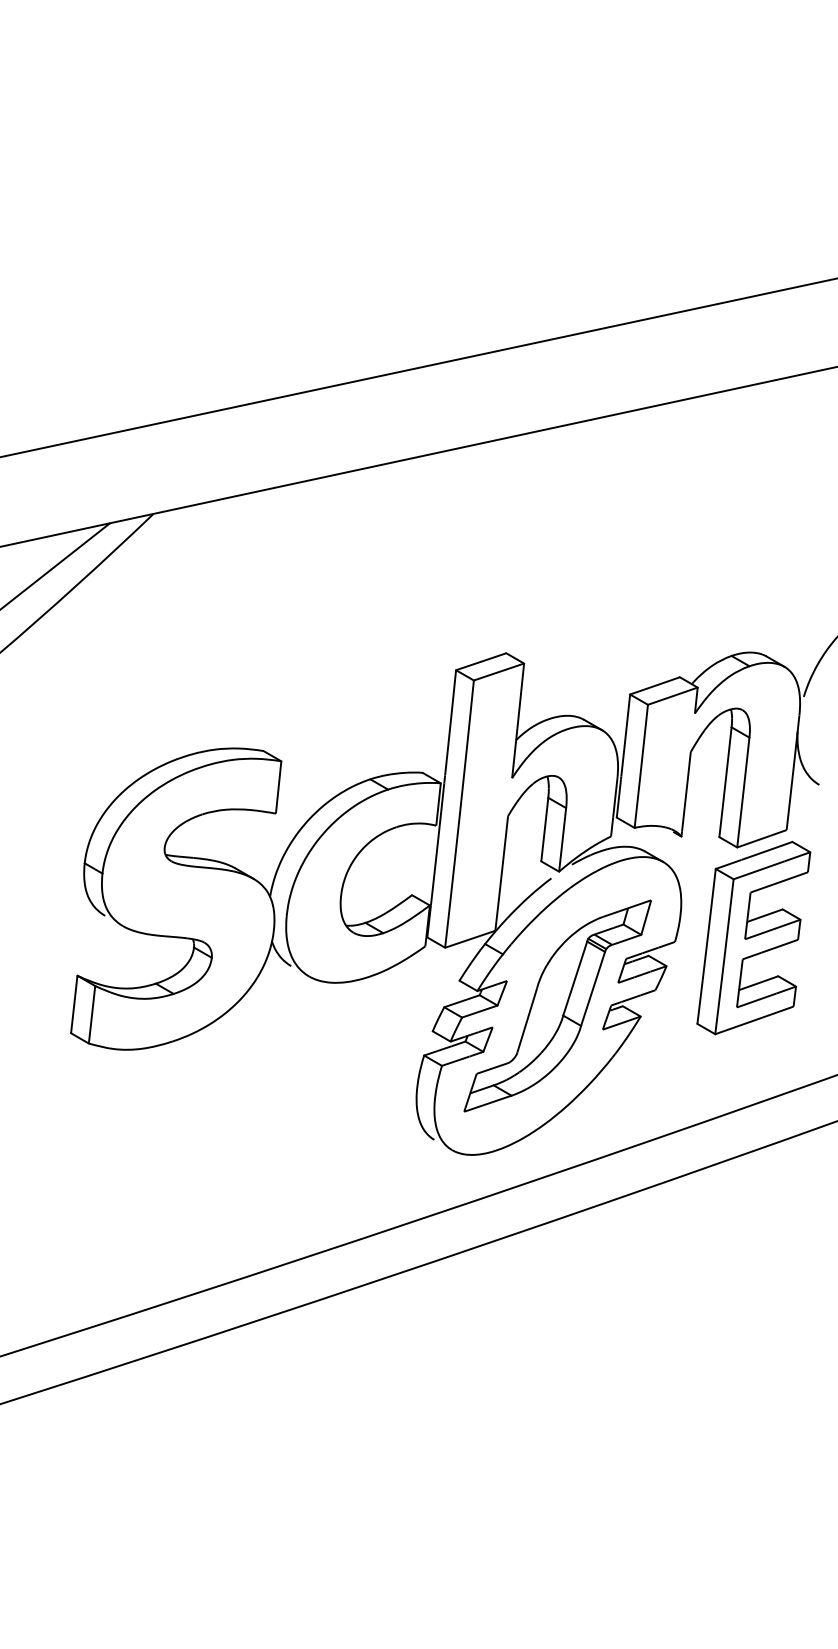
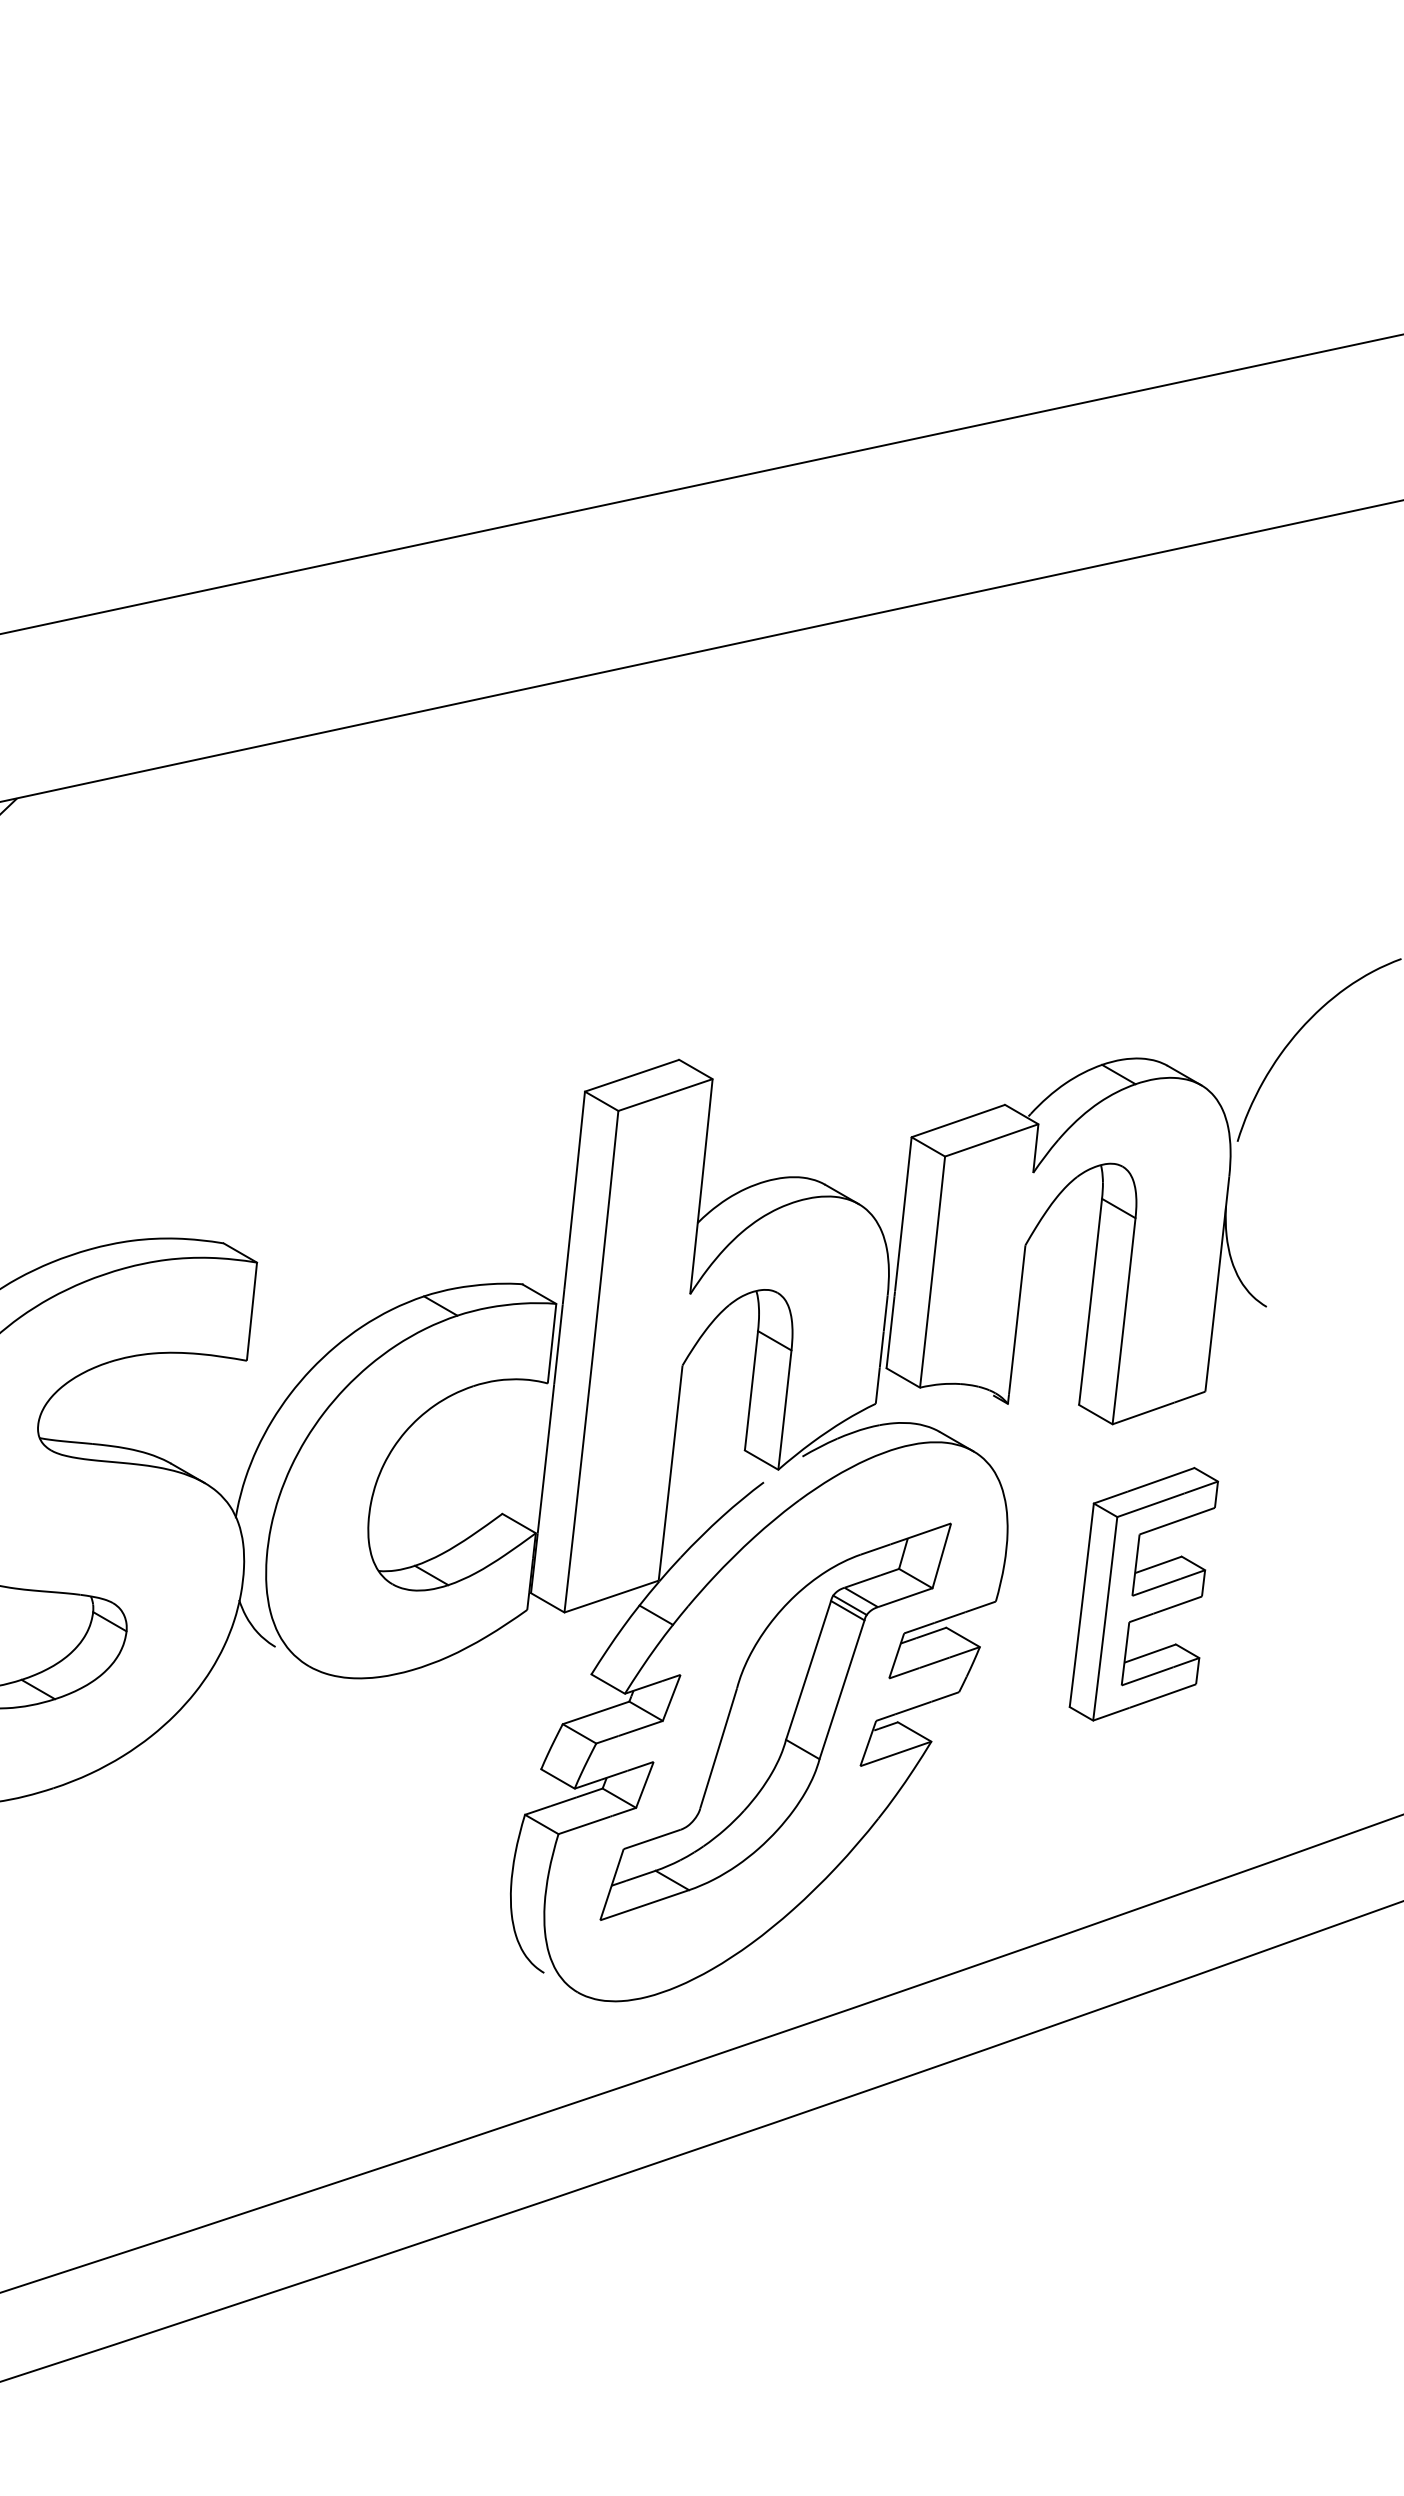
part: (753, 937) -> (1143, 1593), size x0.7

